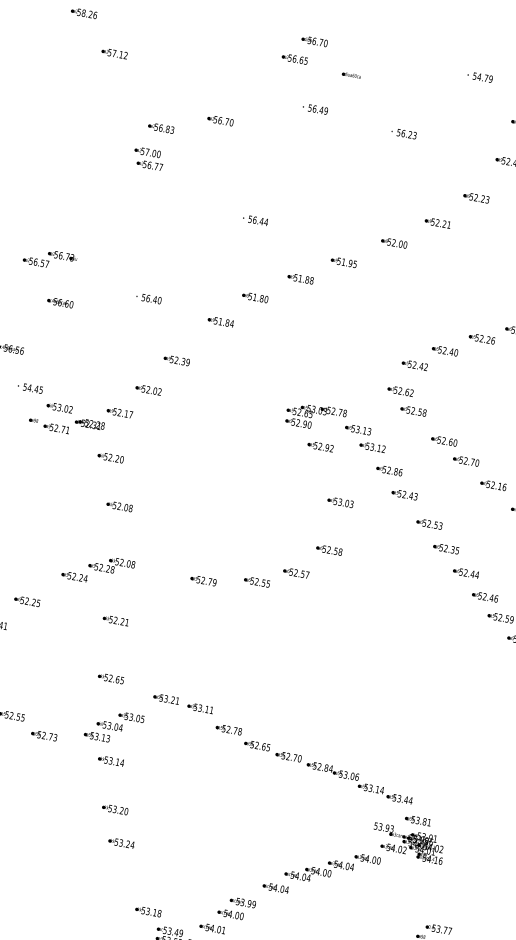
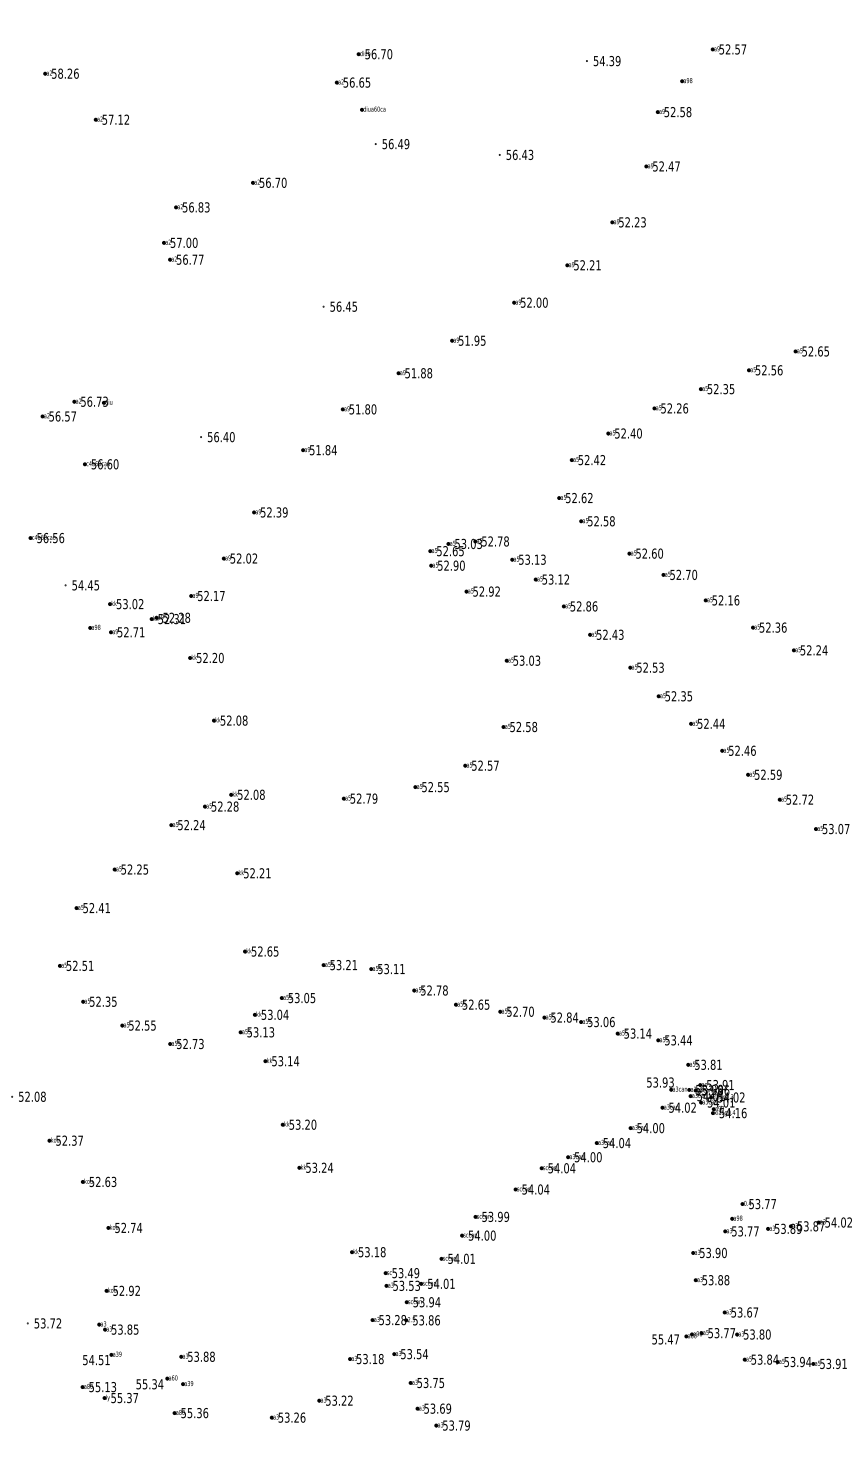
part: (351, 74) -> (372, 108), moved
text: (486, 78) -> (611, 61), 54.79 -> 54.39
text: (410, 134) -> (524, 154), 56.23 -> 56.43
text: (266, 222) -> (354, 306), 56.44 -> 56.45

